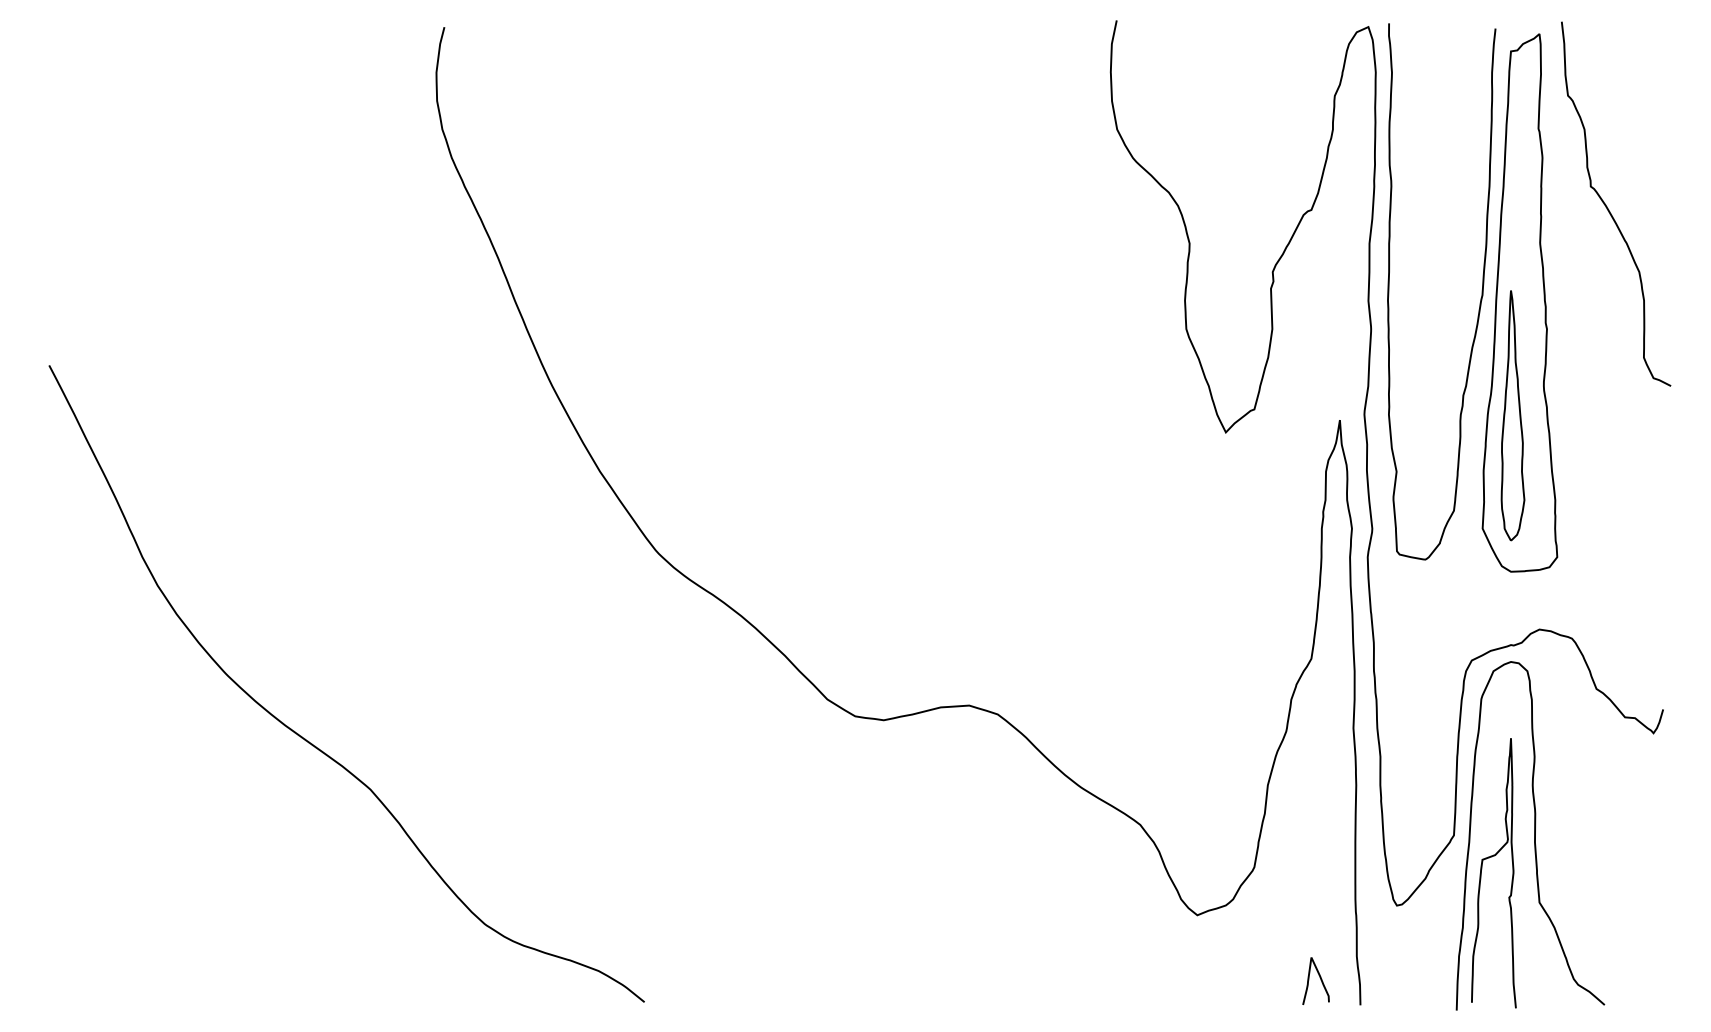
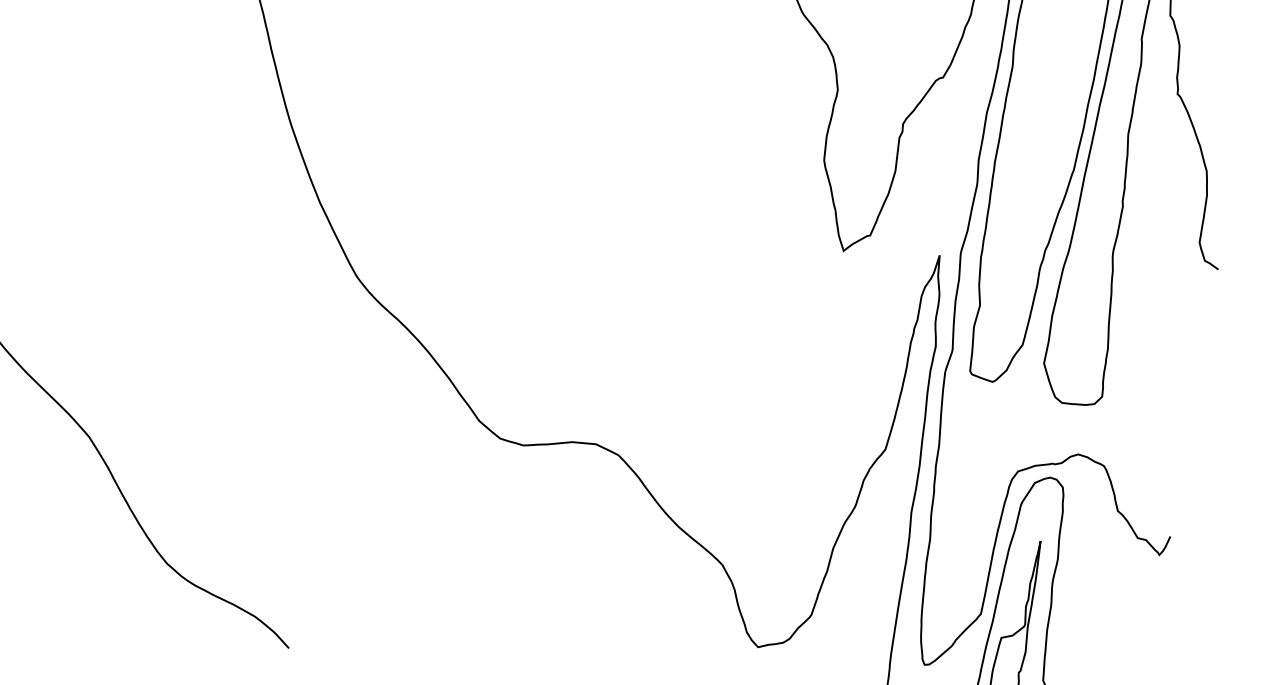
part: (1512, 415) -> (1083, 273), removed

